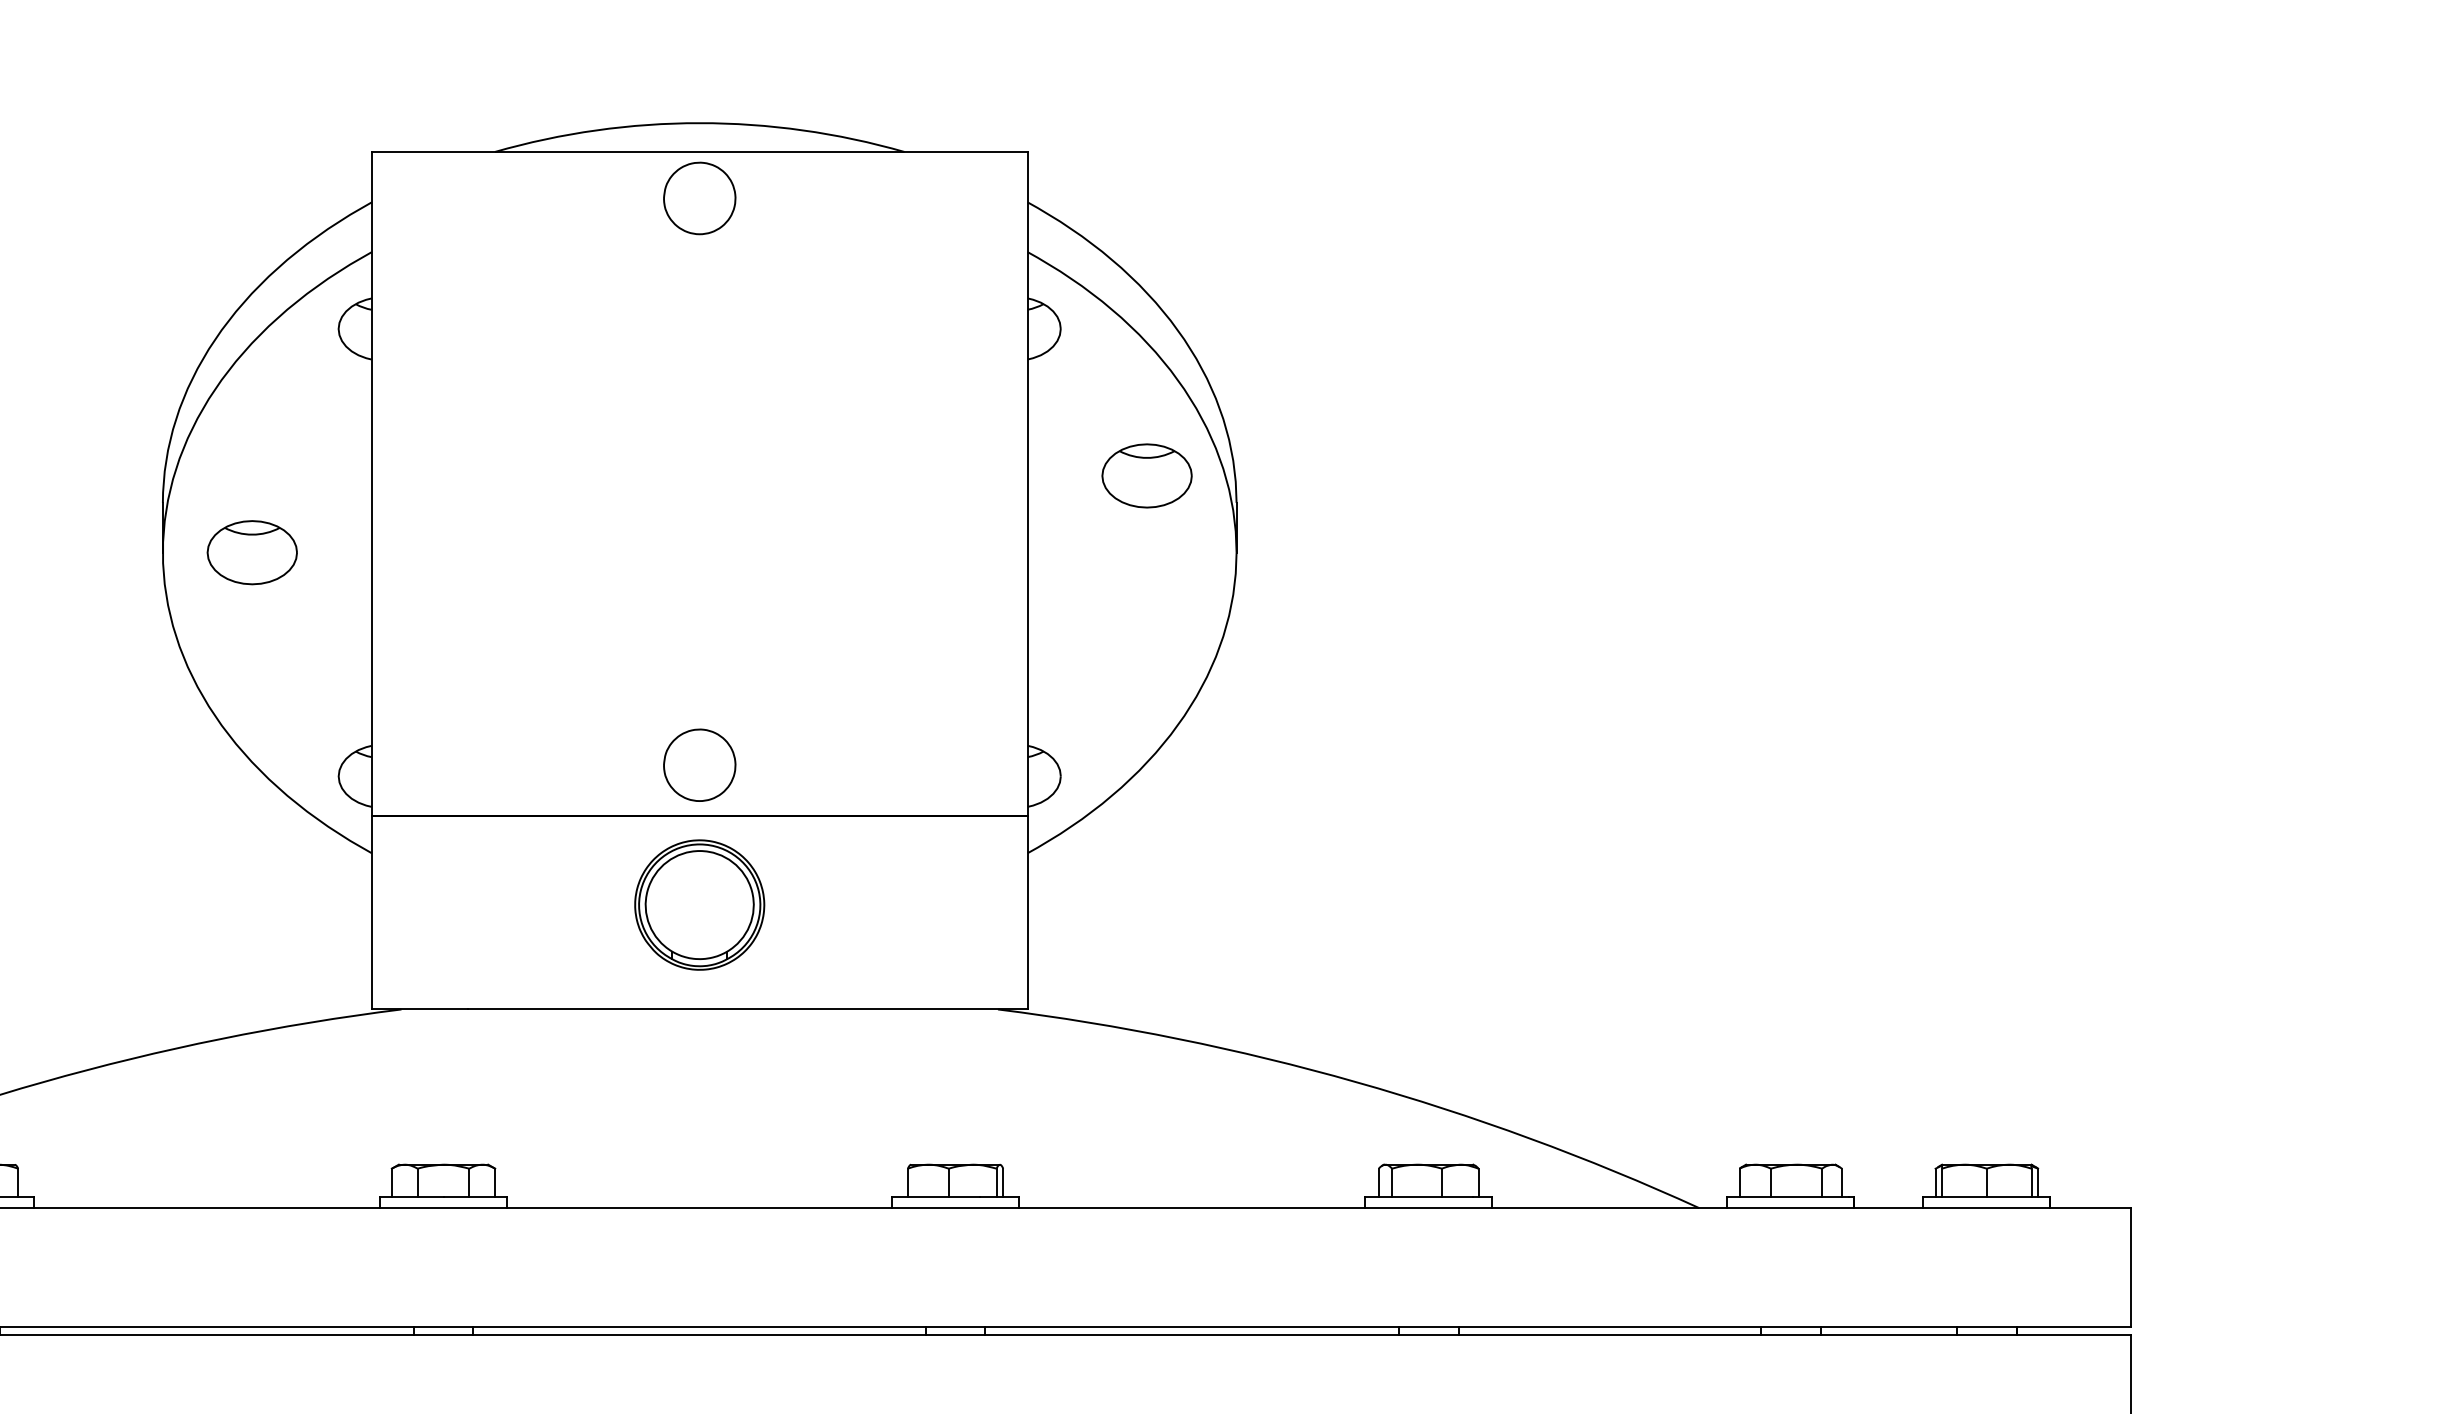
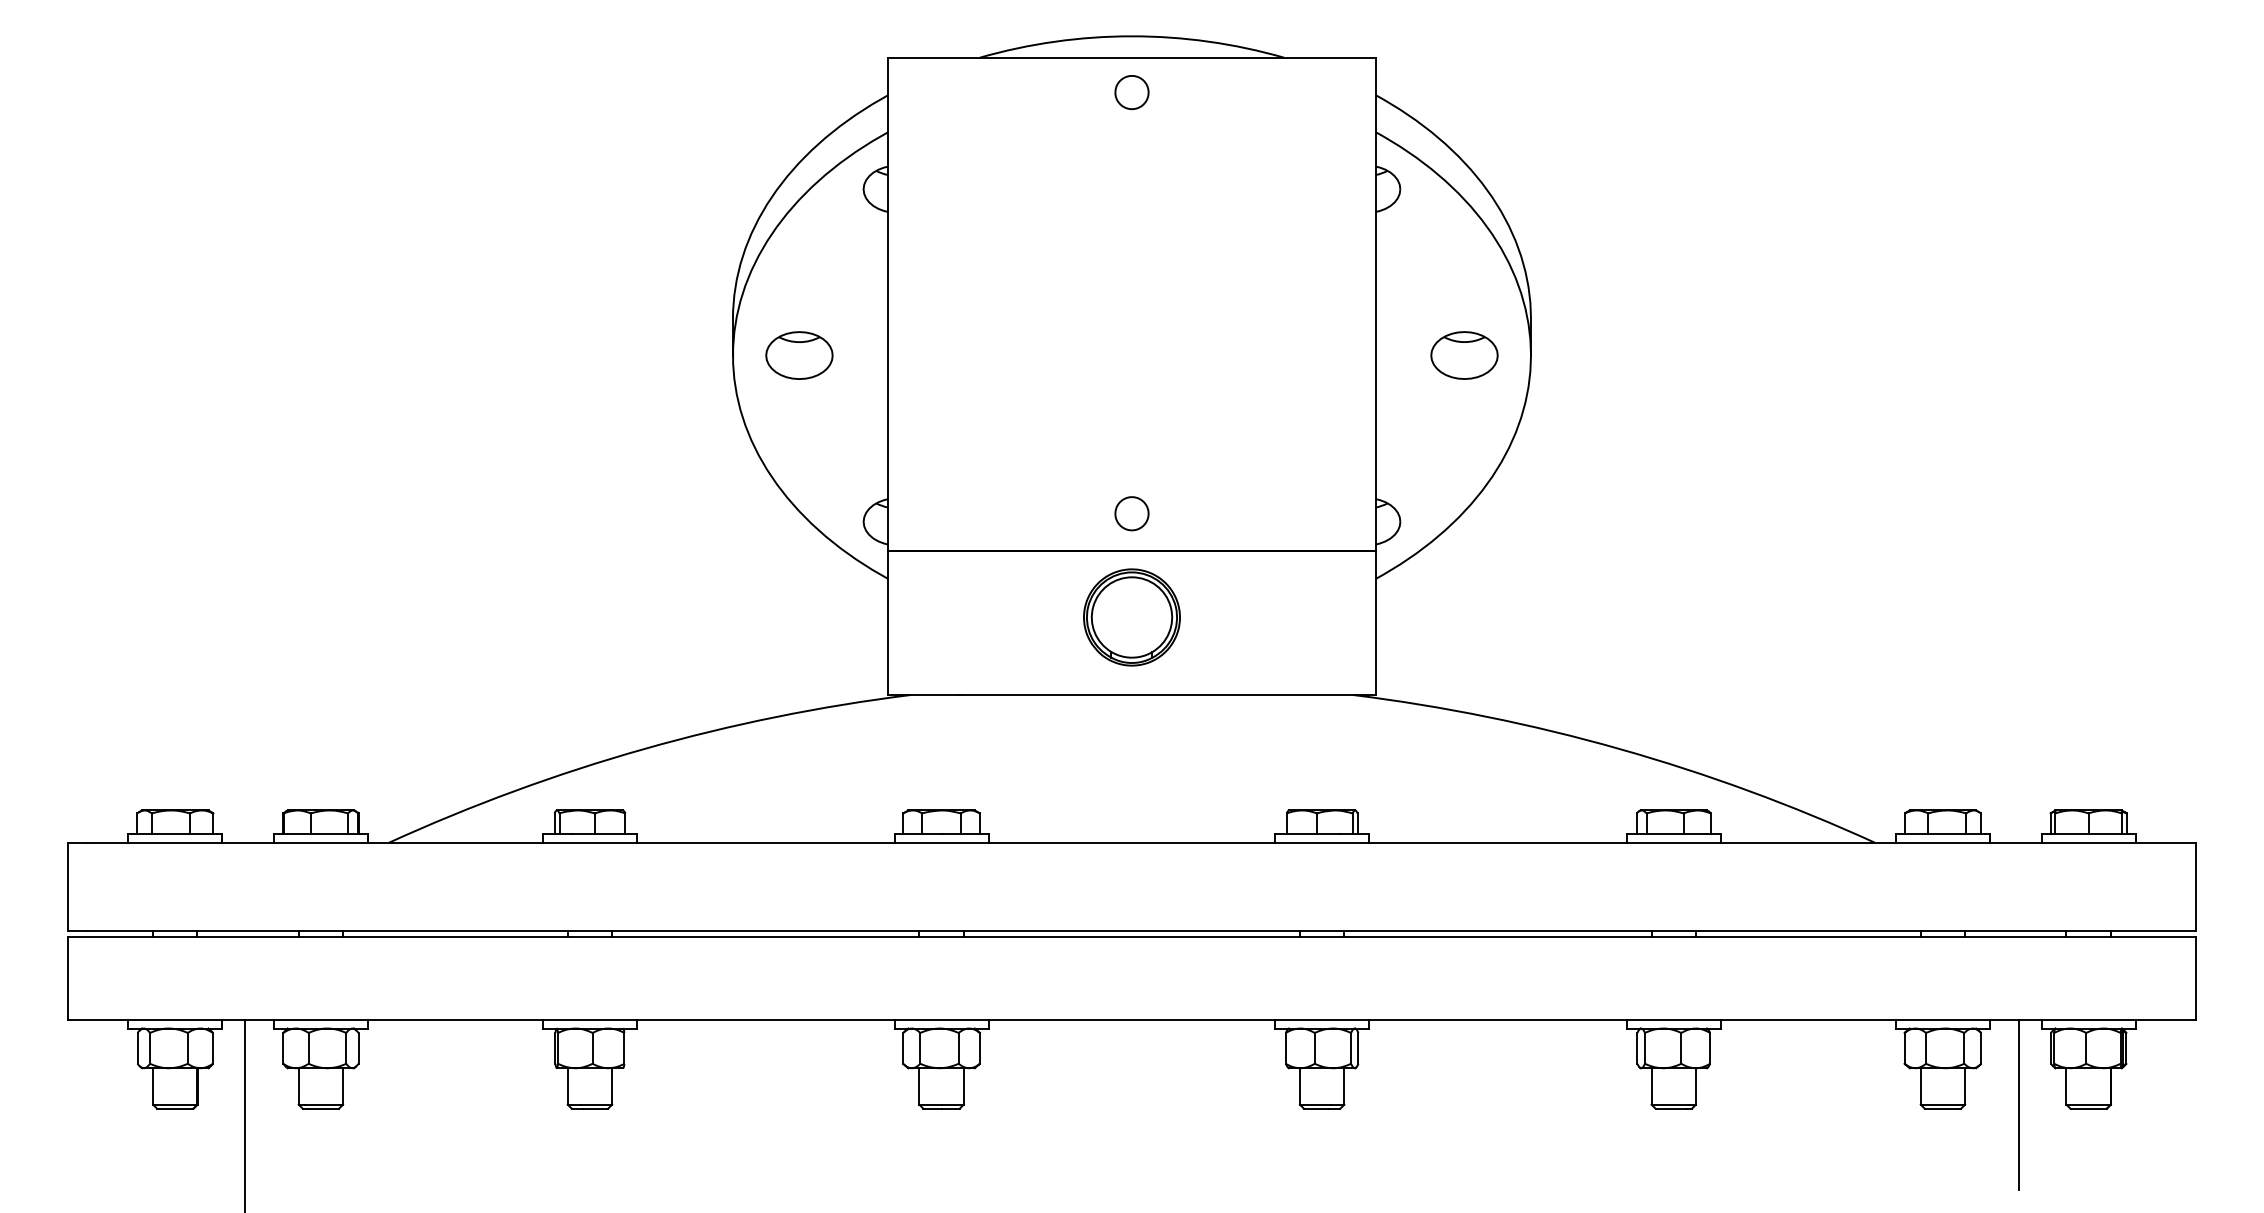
part: (699, 198) -> (1131, 92), size x0.62
part: (1147, 475) -> (1464, 355), moved
part: (699, 765) -> (1131, 513), size x0.62

